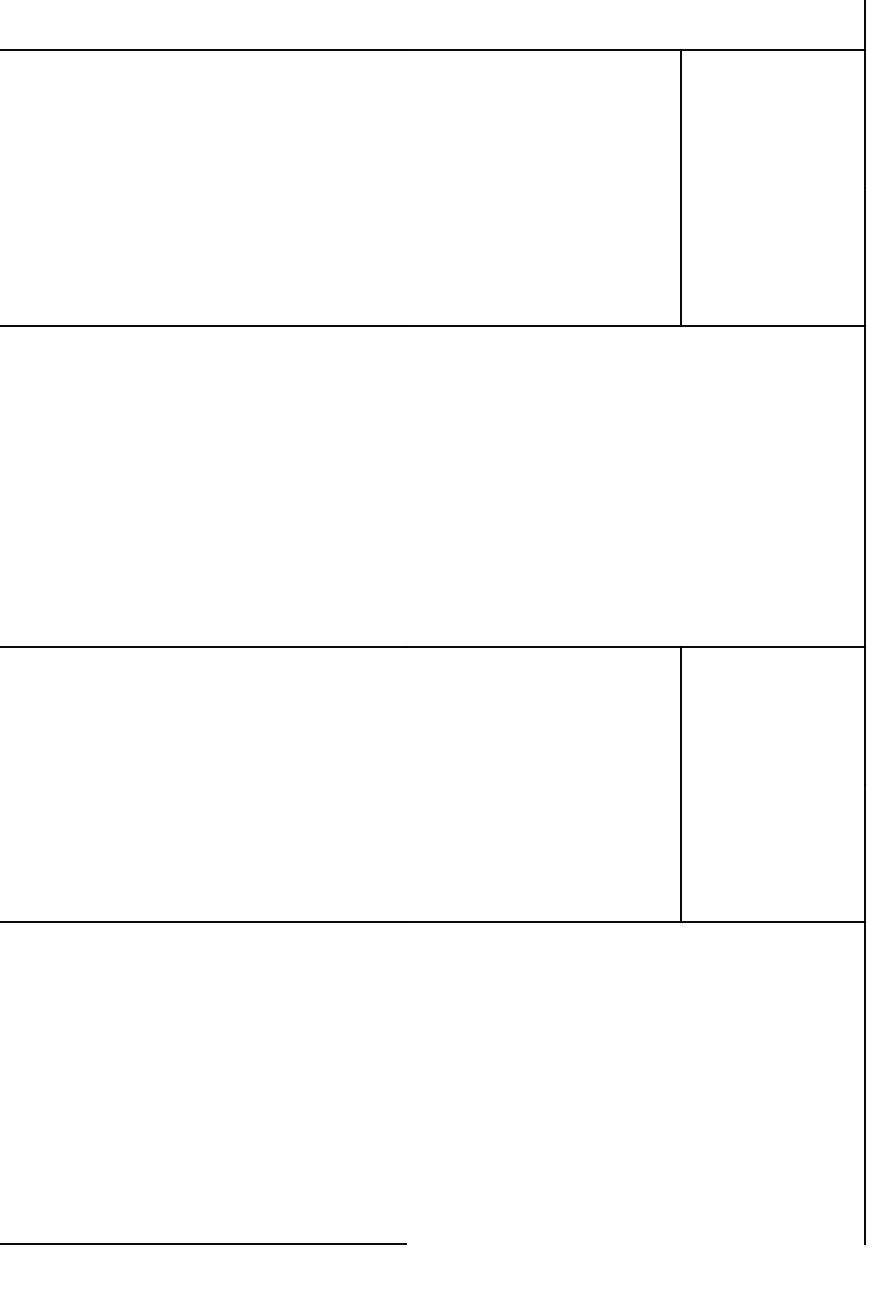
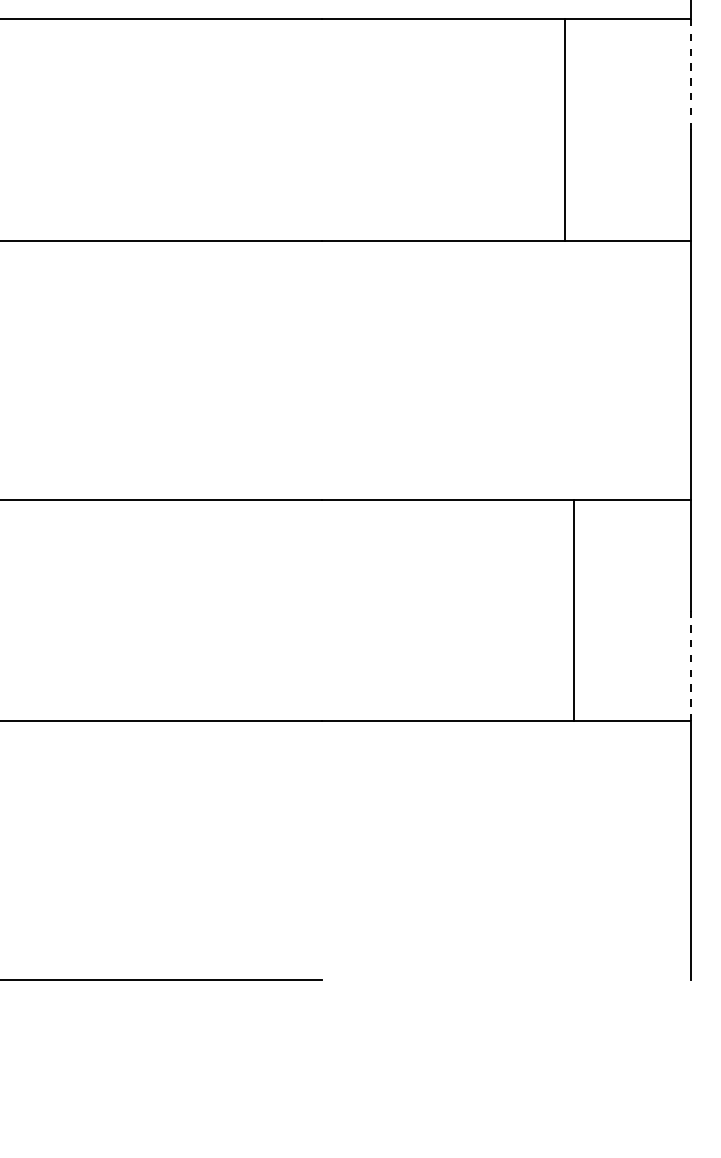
line: (865, 119) -> (691, 74), solid -> dashed
line: (681, 187) -> (565, 129), moved
line: (681, 784) -> (574, 610), moved
line: (865, 852) -> (691, 665), solid -> dashed

